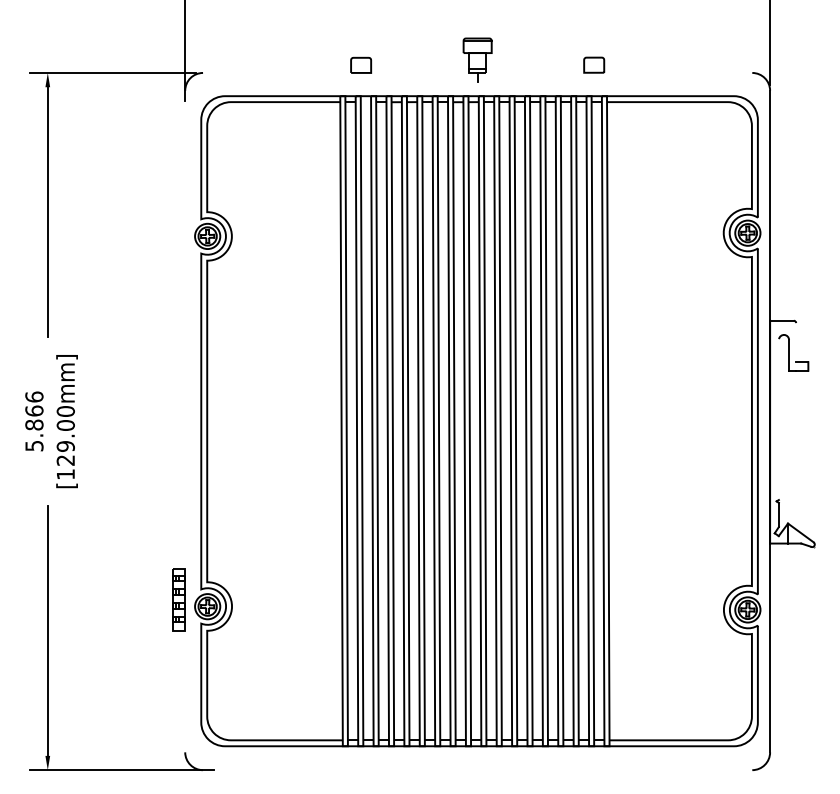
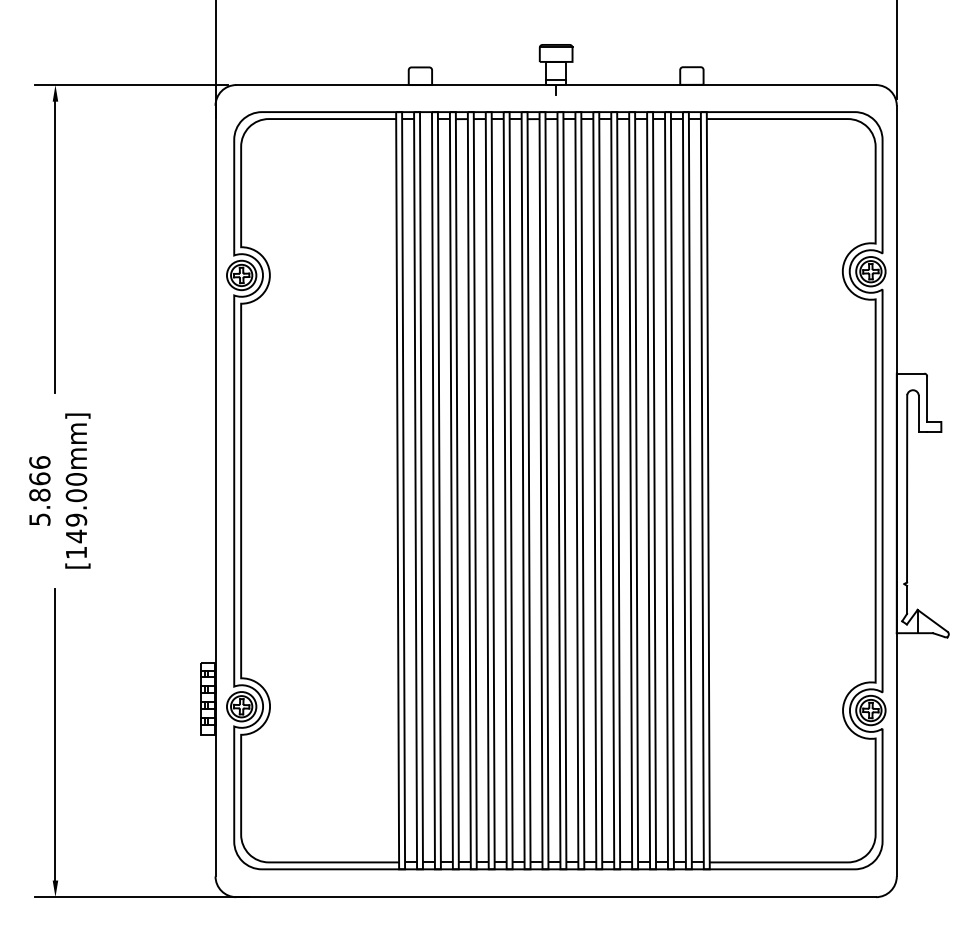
line: (477, 72) -> (555, 84), added
line: (796, 342) -> (927, 399), added
line: (778, 419) -> (906, 488), added
line: (185, 421) -> (215, 491), added
text: (65, 460) -> (76, 536), [129.00mm] -> [149.00mm]
line: (477, 770) -> (555, 897), added

